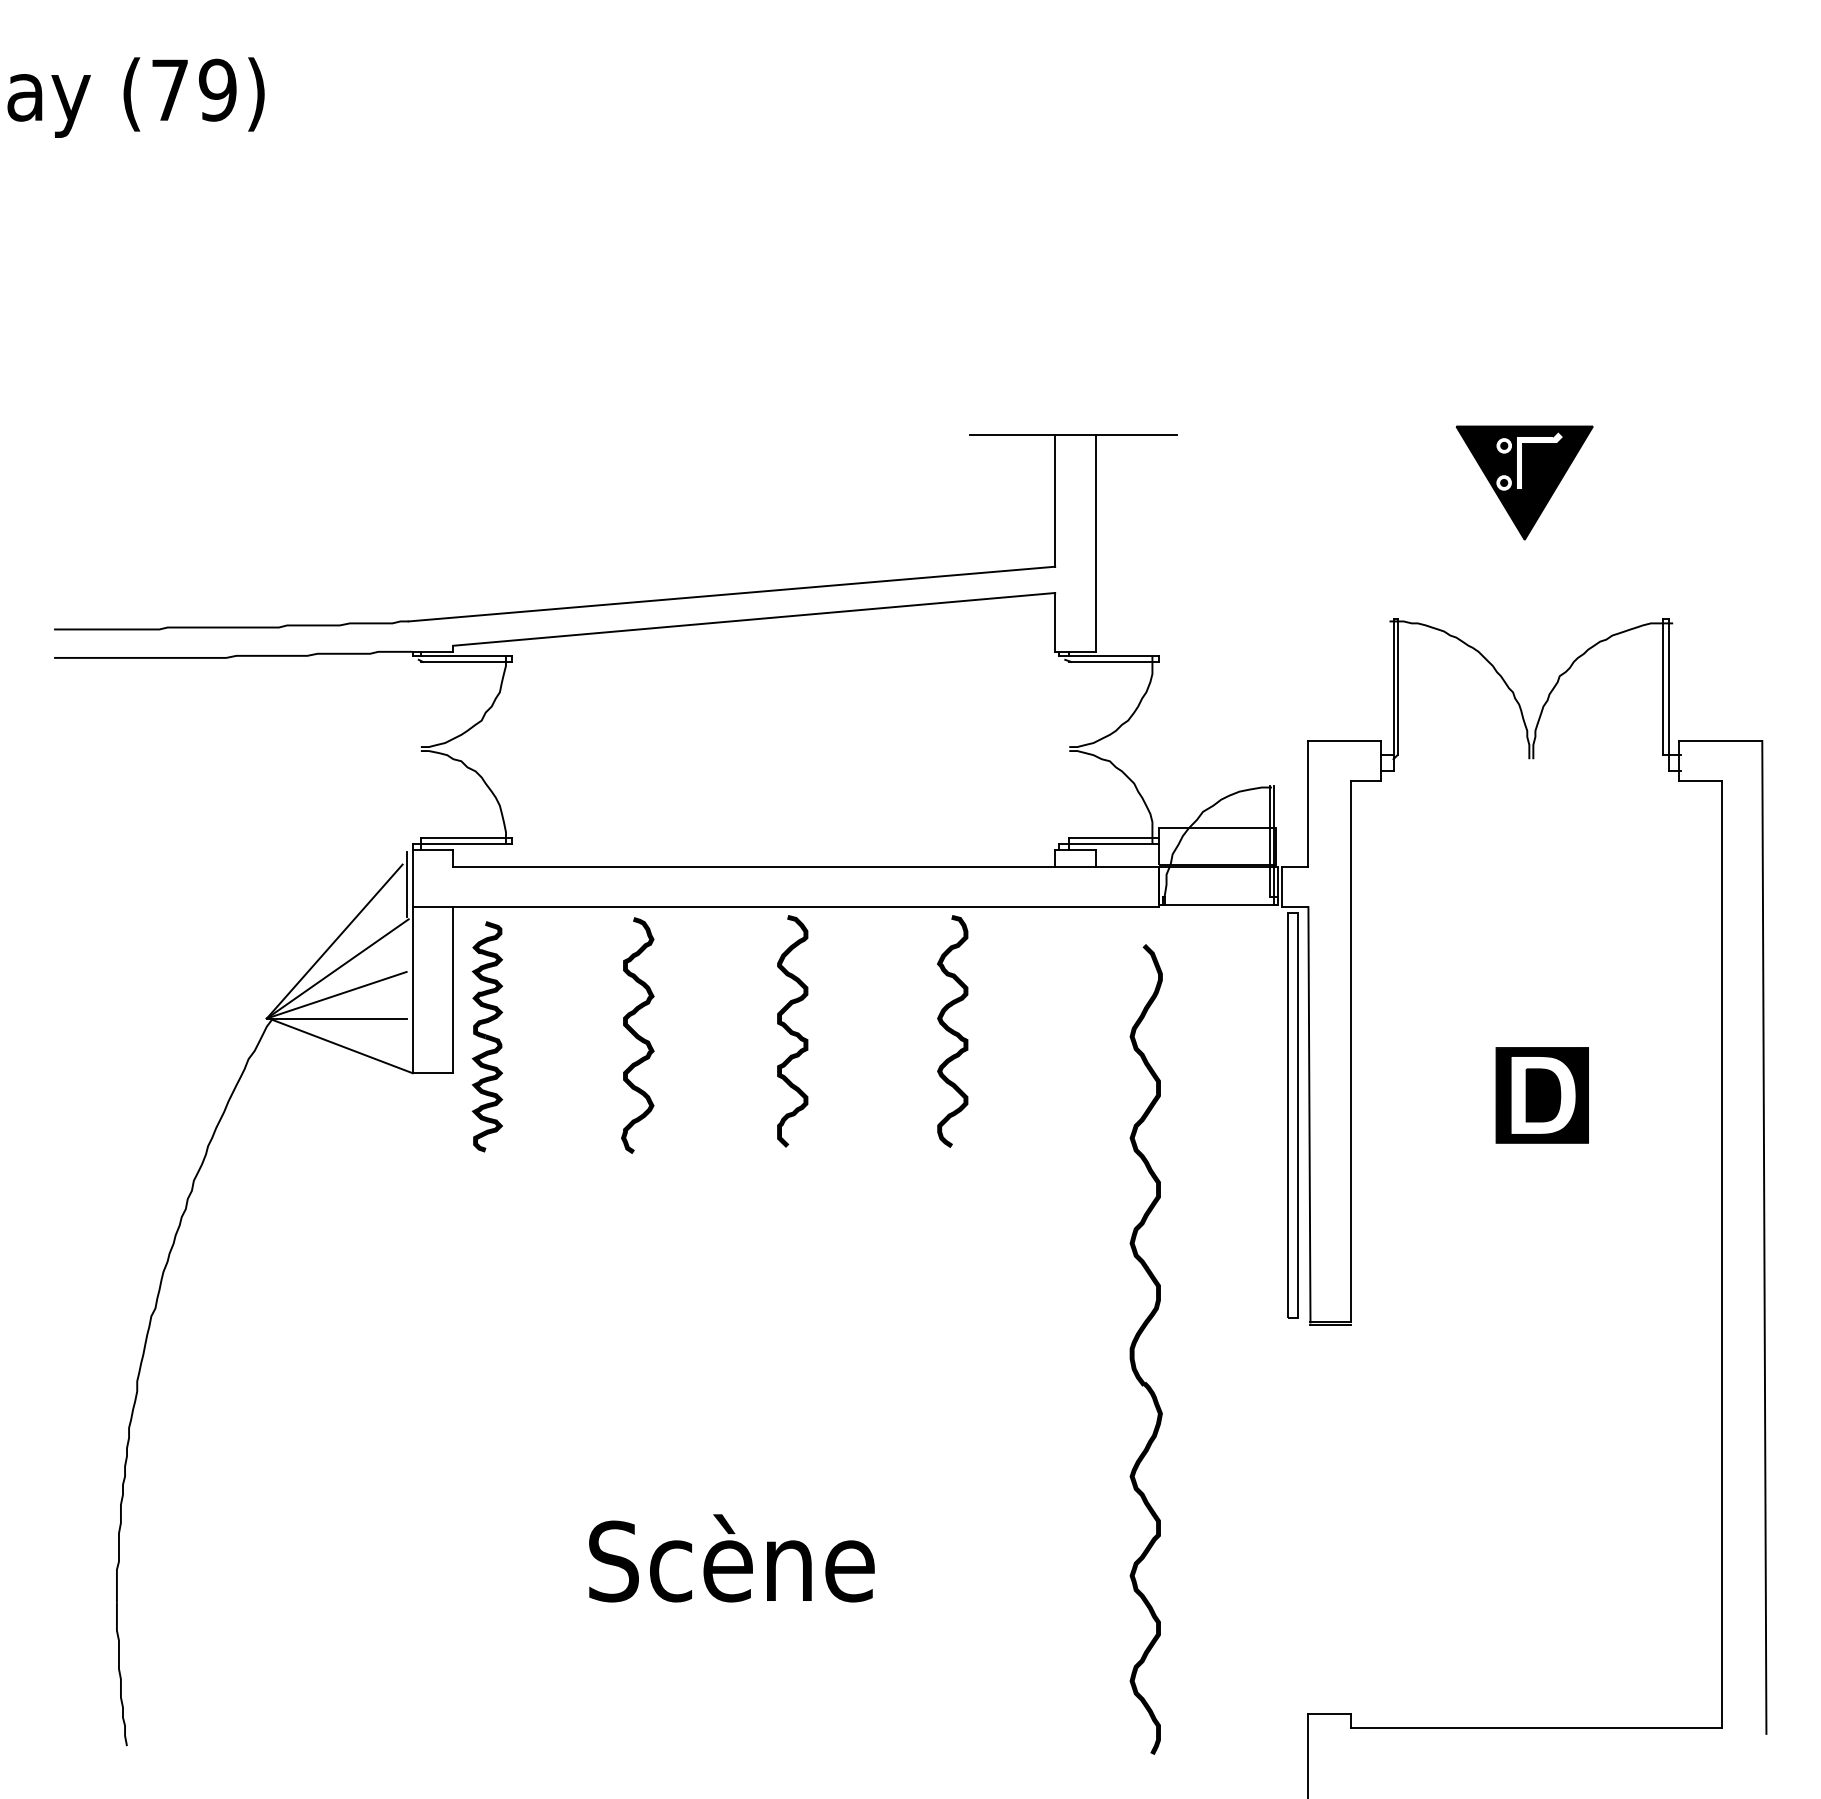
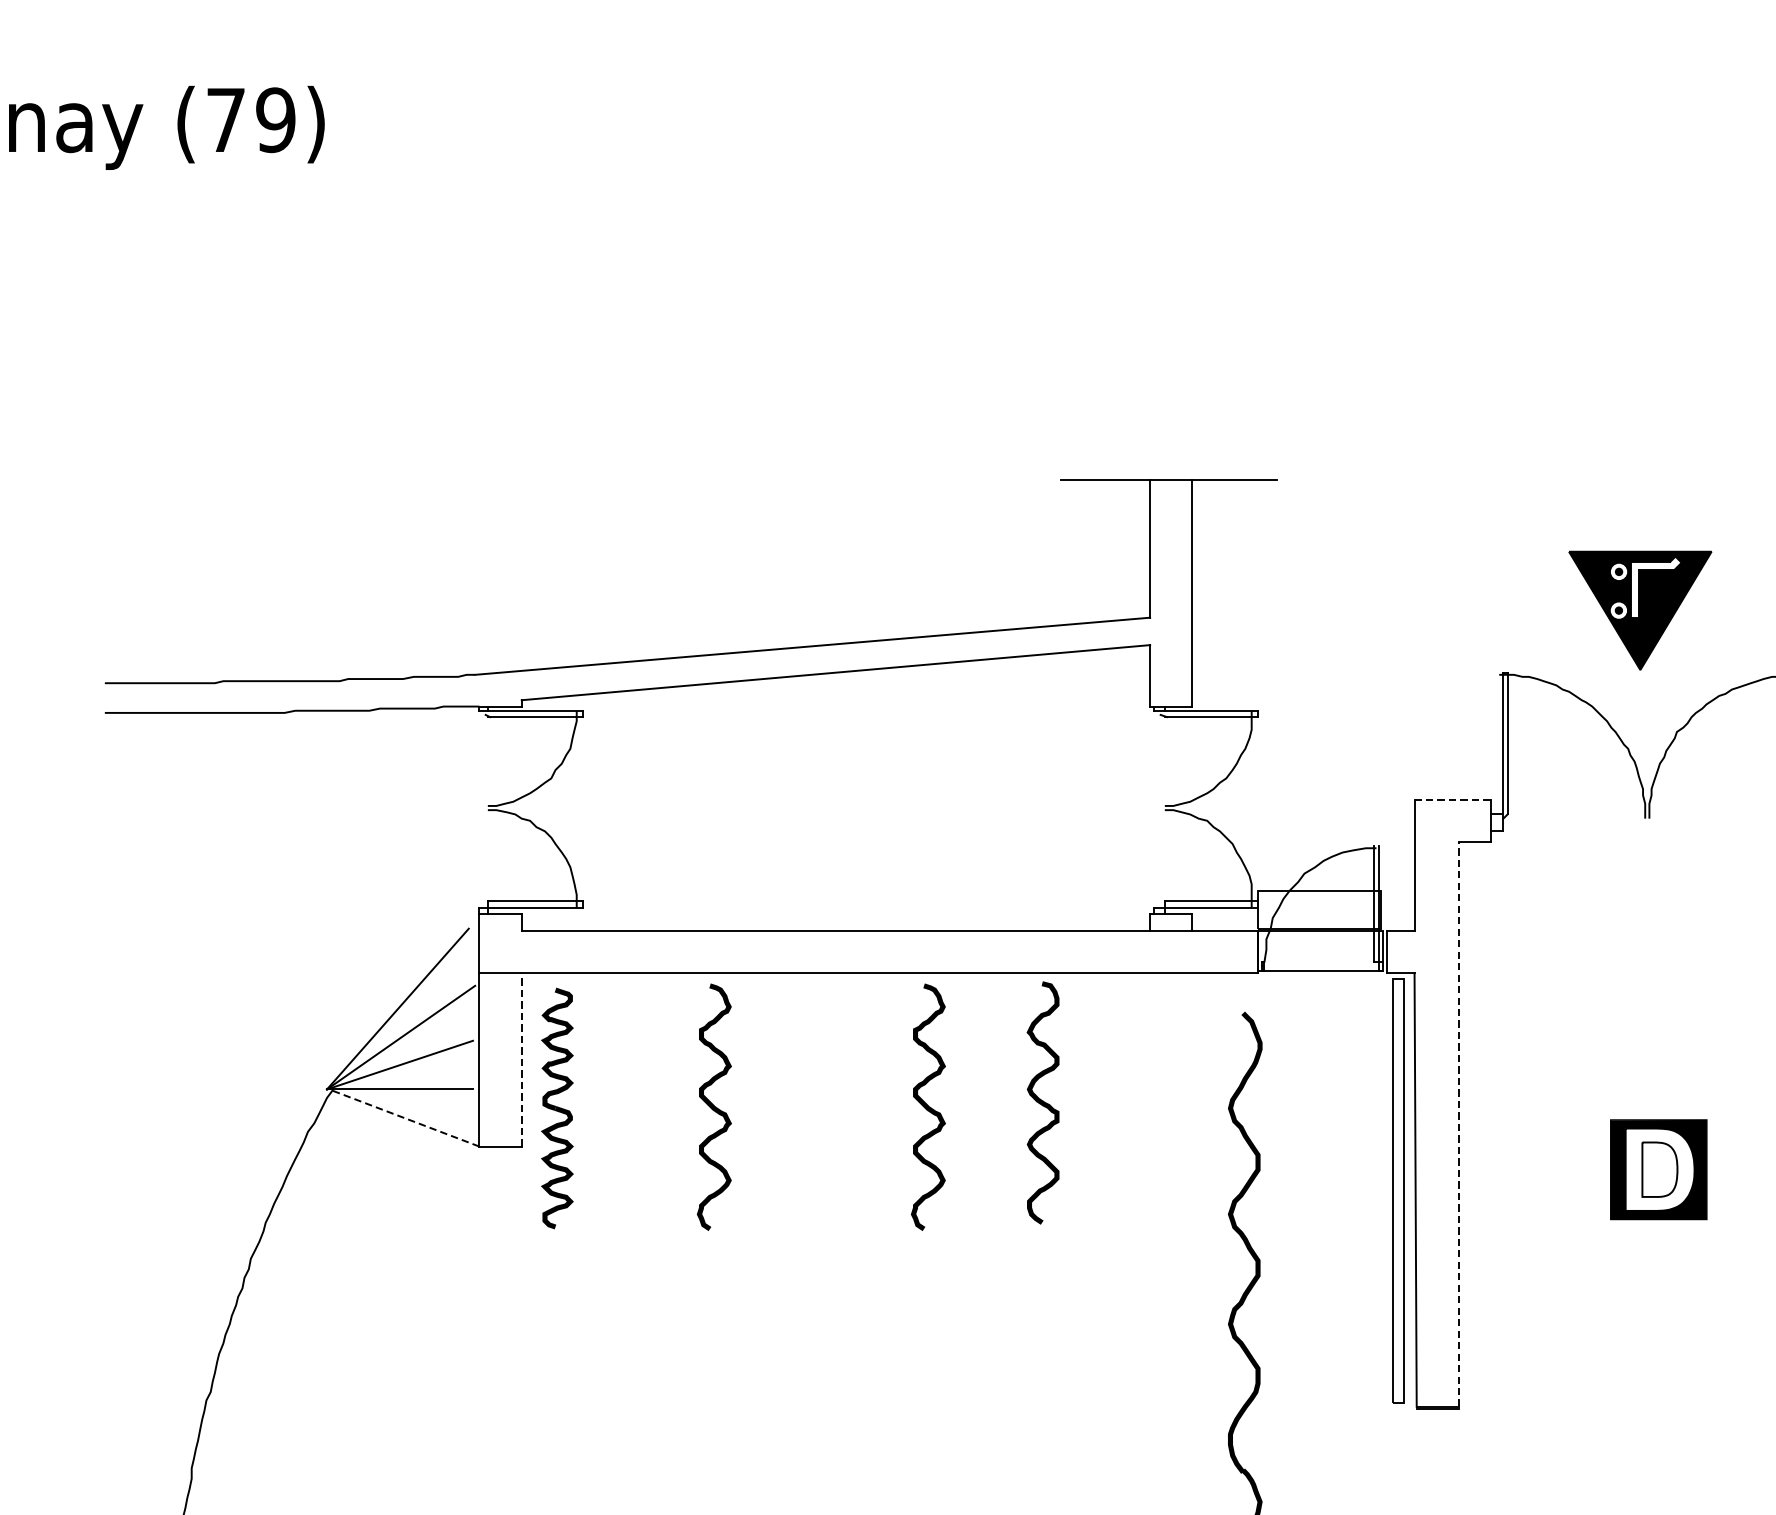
part: (1524, 482) -> (1640, 610), moved
line: (1344, 740) -> (1452, 799), solid -> dashed
line: (406, 884) -> (472, 949), removed
line: (453, 989) -> (521, 1059), solid -> dashed
curve: (792, 1031) -> (875, 1102), removed
curve: (842, 1035) -> (928, 1107), added
line: (340, 1045) -> (403, 1117), solid -> dashed
line: (1350, 1051) -> (1458, 1123), solid -> dashed
fill: (1543, 1095) -> (1659, 1169), removed

